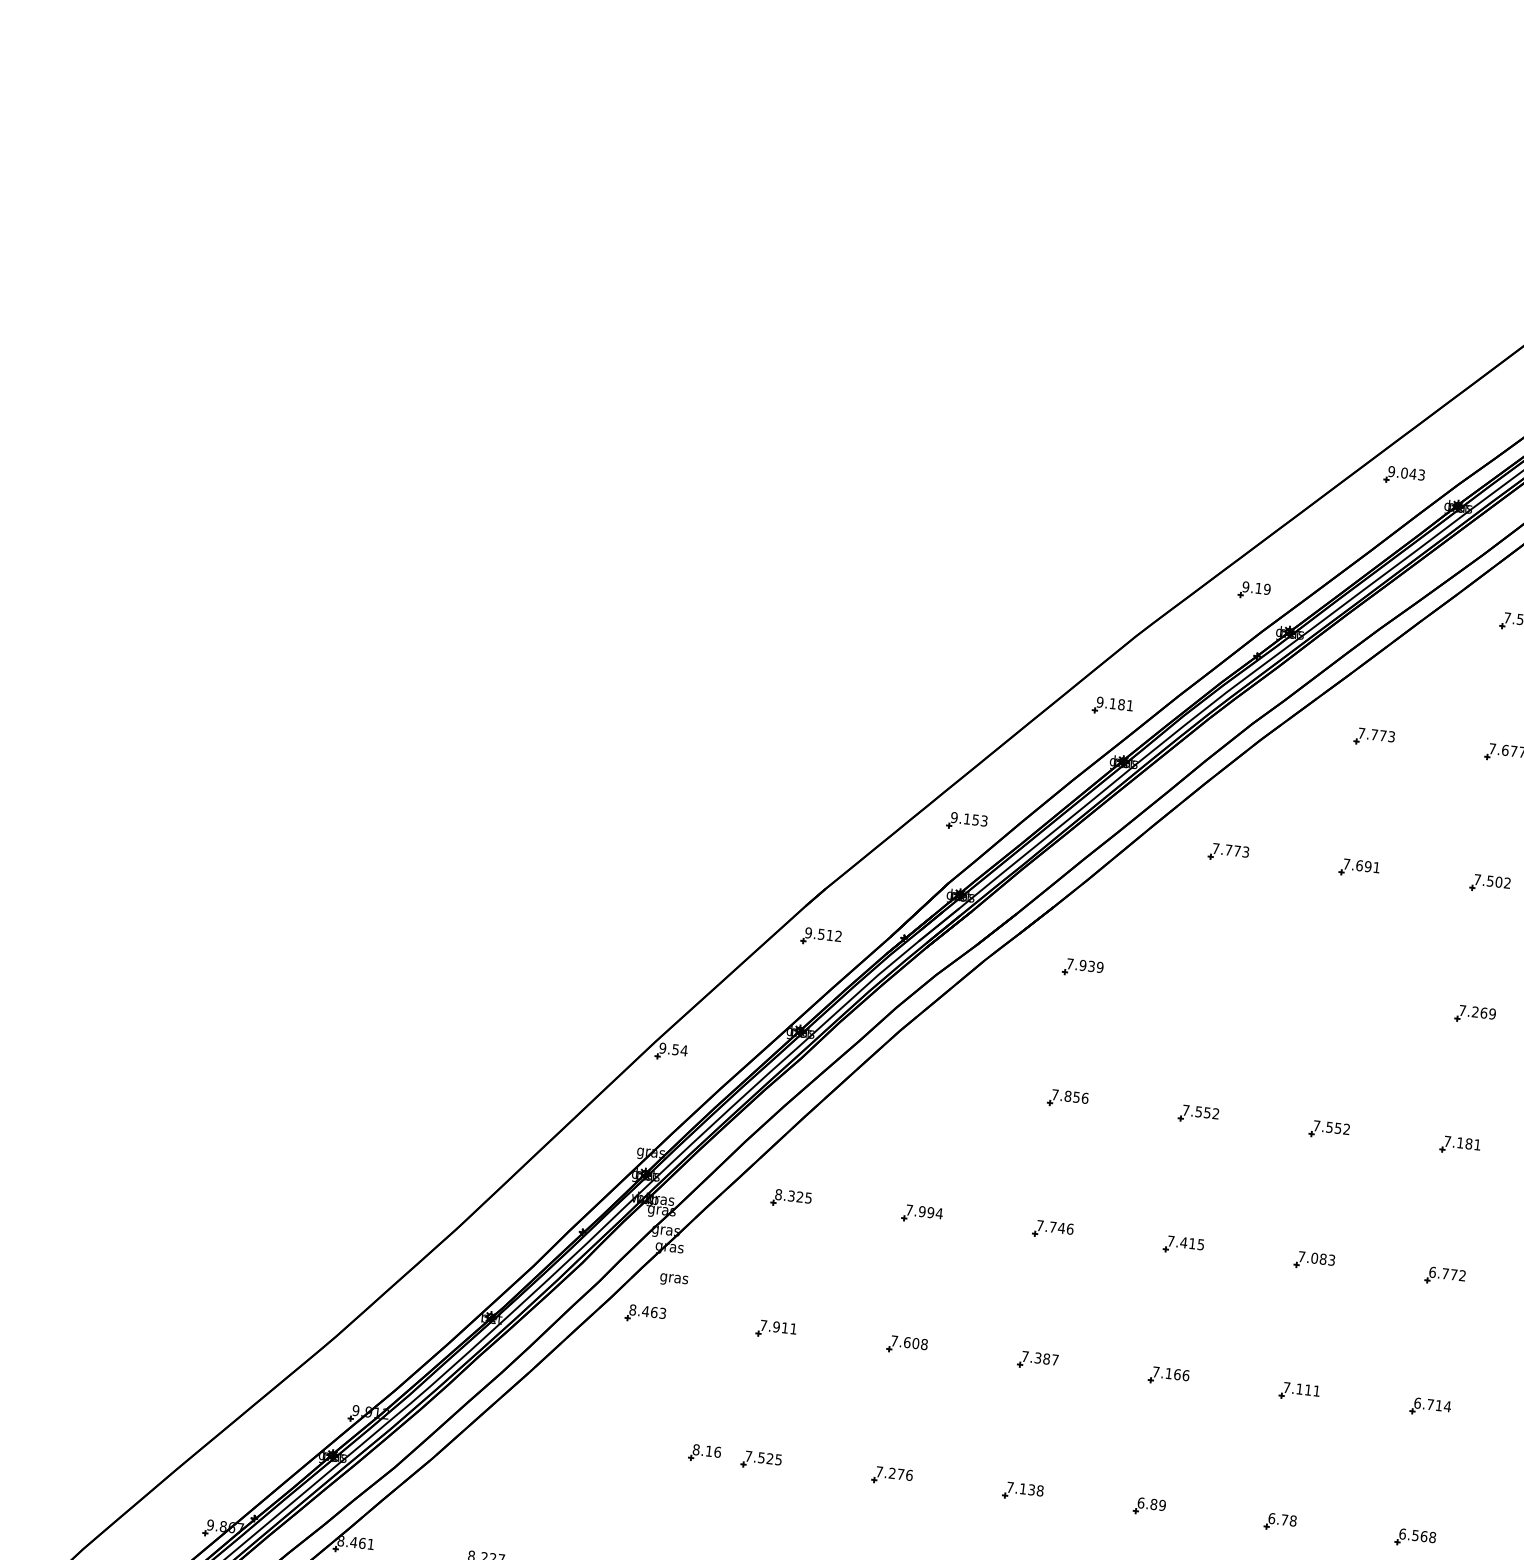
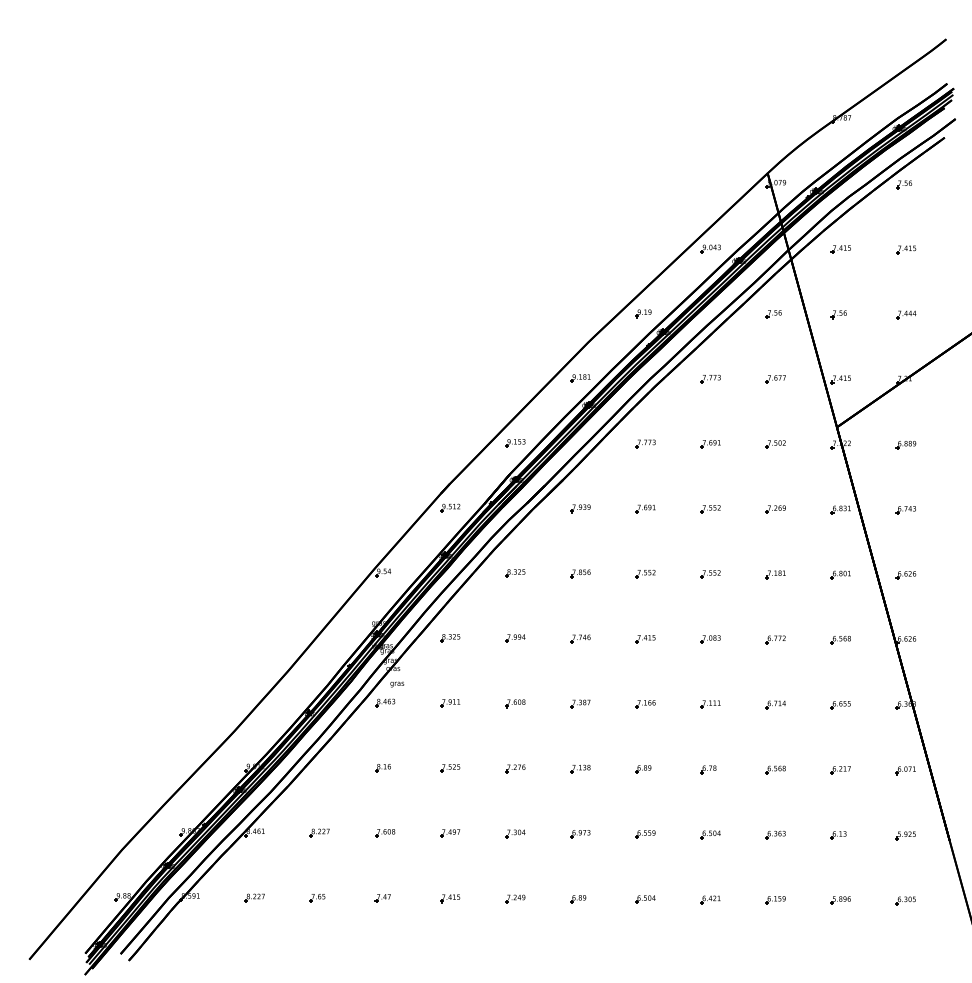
part: (1213, 982) -> (645, 508), added
part: (1343, 999) -> (710, 509), added
part: (937, 1083) -> (515, 573), added
part: (703, 1454) -> (382, 768), moved

